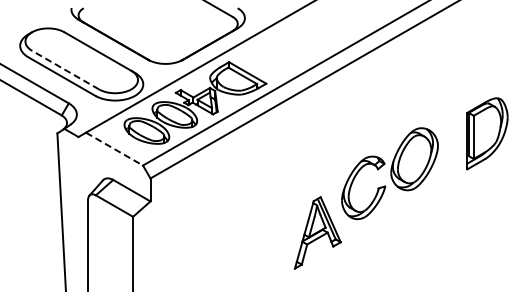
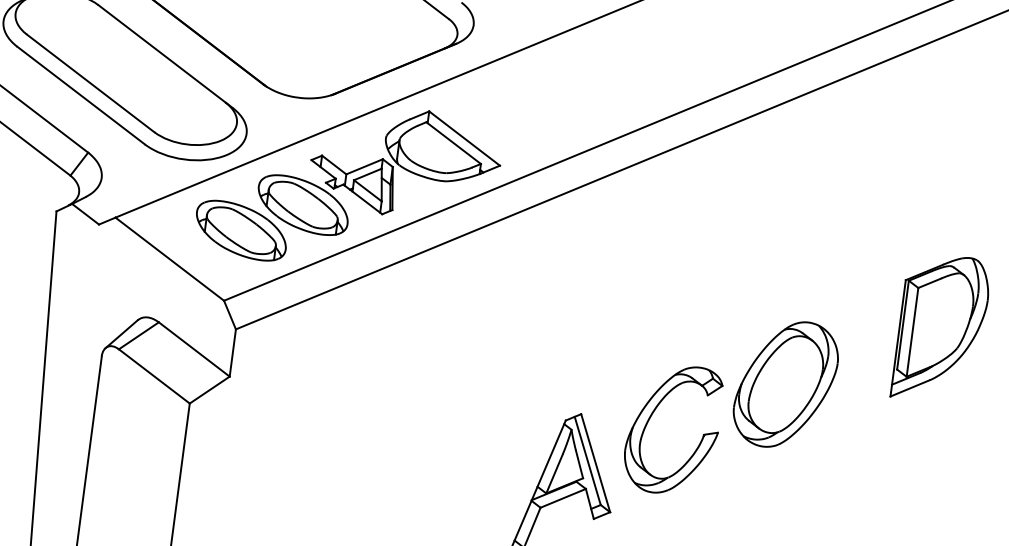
line: (65, 70) -> (90, 84), dashed -> solid
line: (114, 149) -> (169, 259), dashed -> solid
part: (389, 173) -> (730, 407), moved

